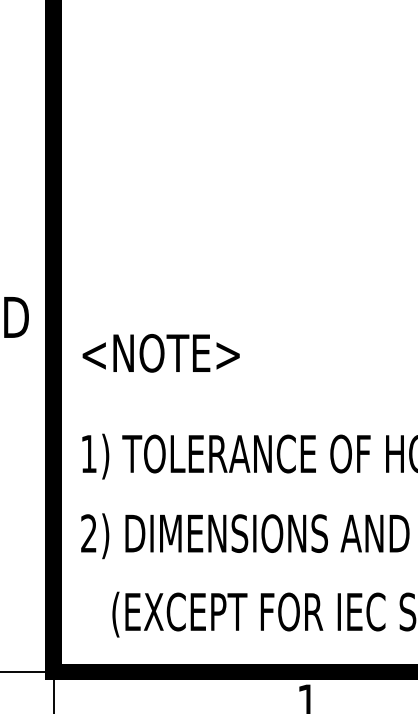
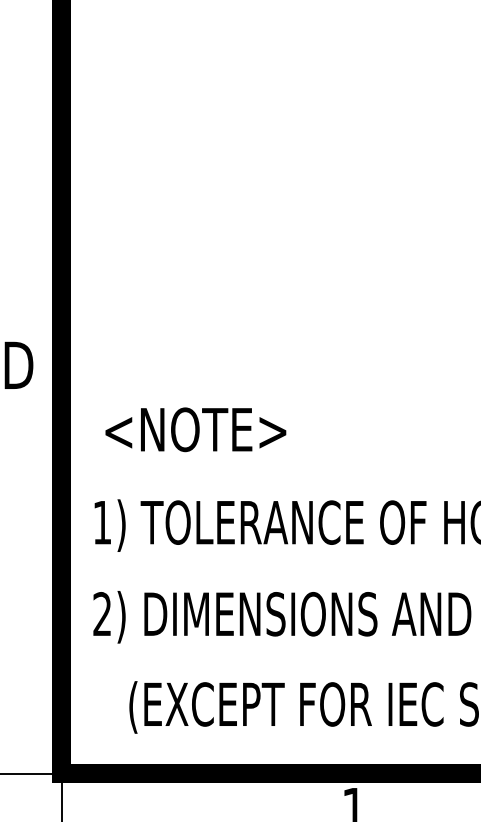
text: (160, 353) -> (195, 429), moved

